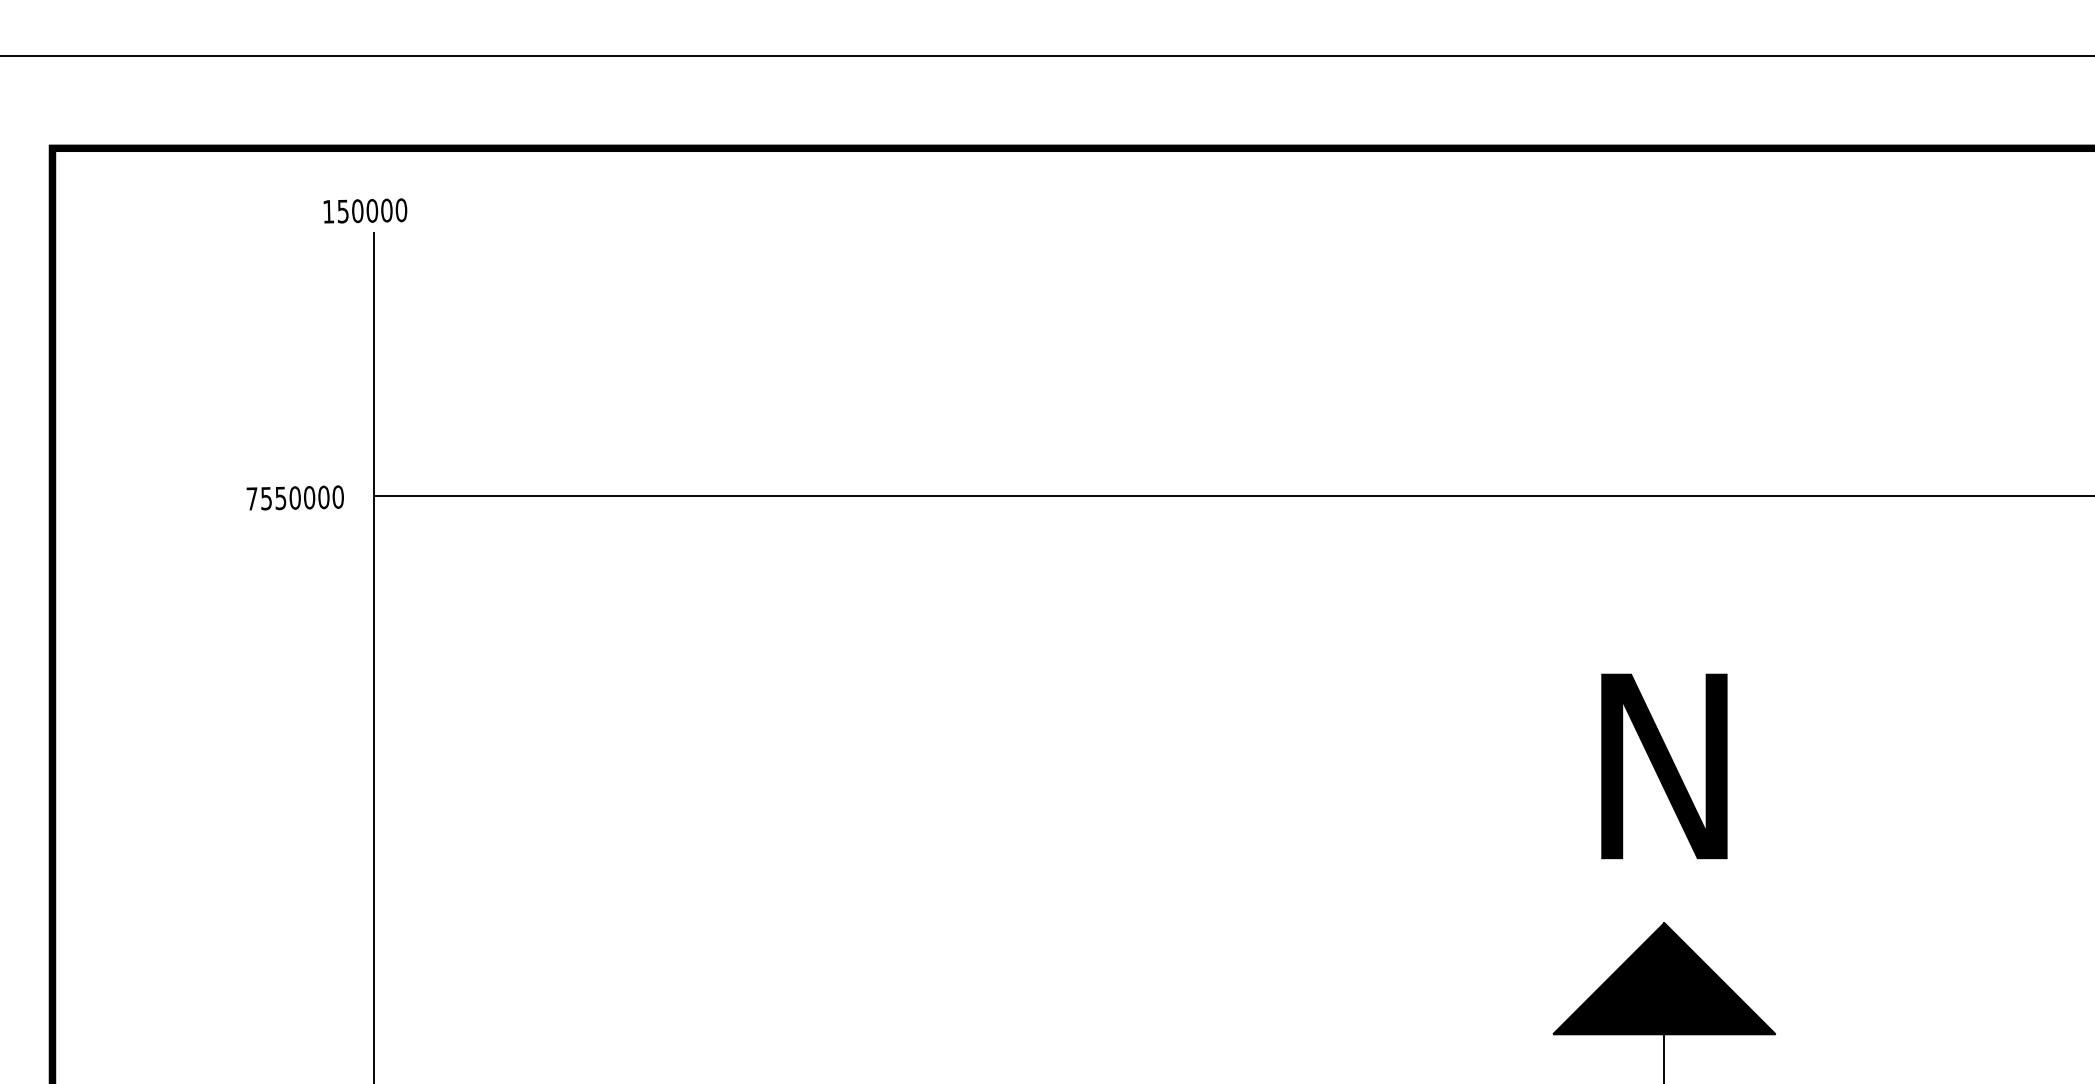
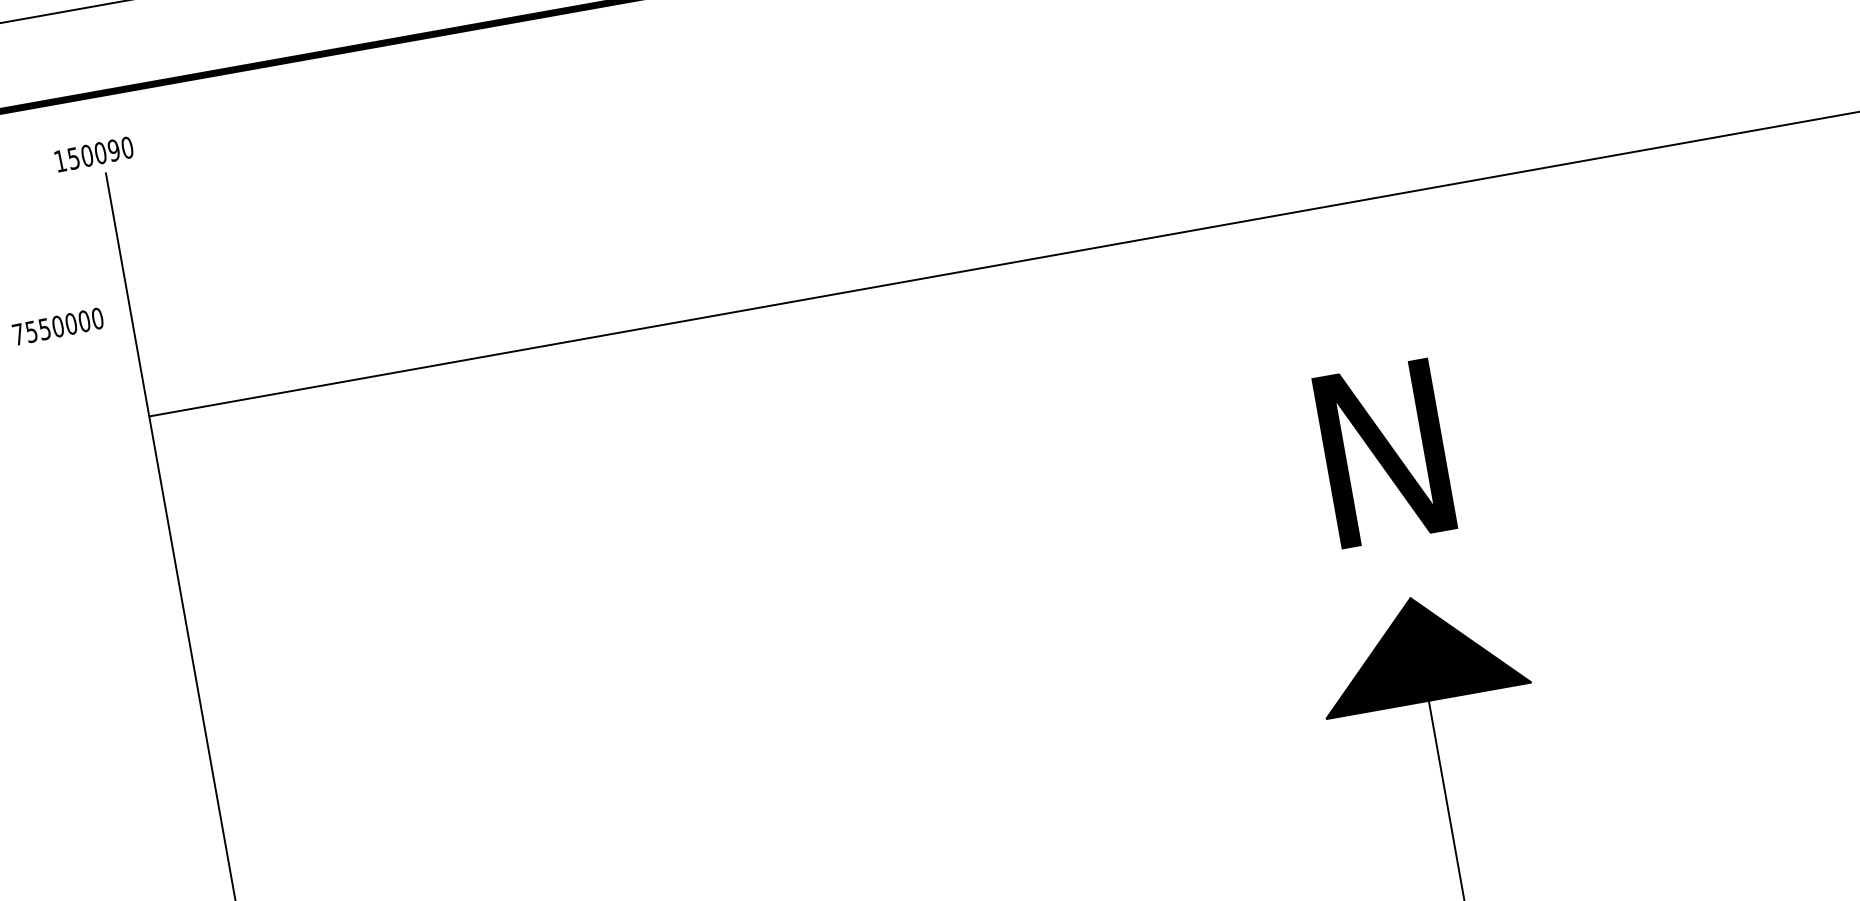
text: (386, 210) -> (113, 150), 150000 -> 150090
text: (294, 497) -> (57, 326), moved

